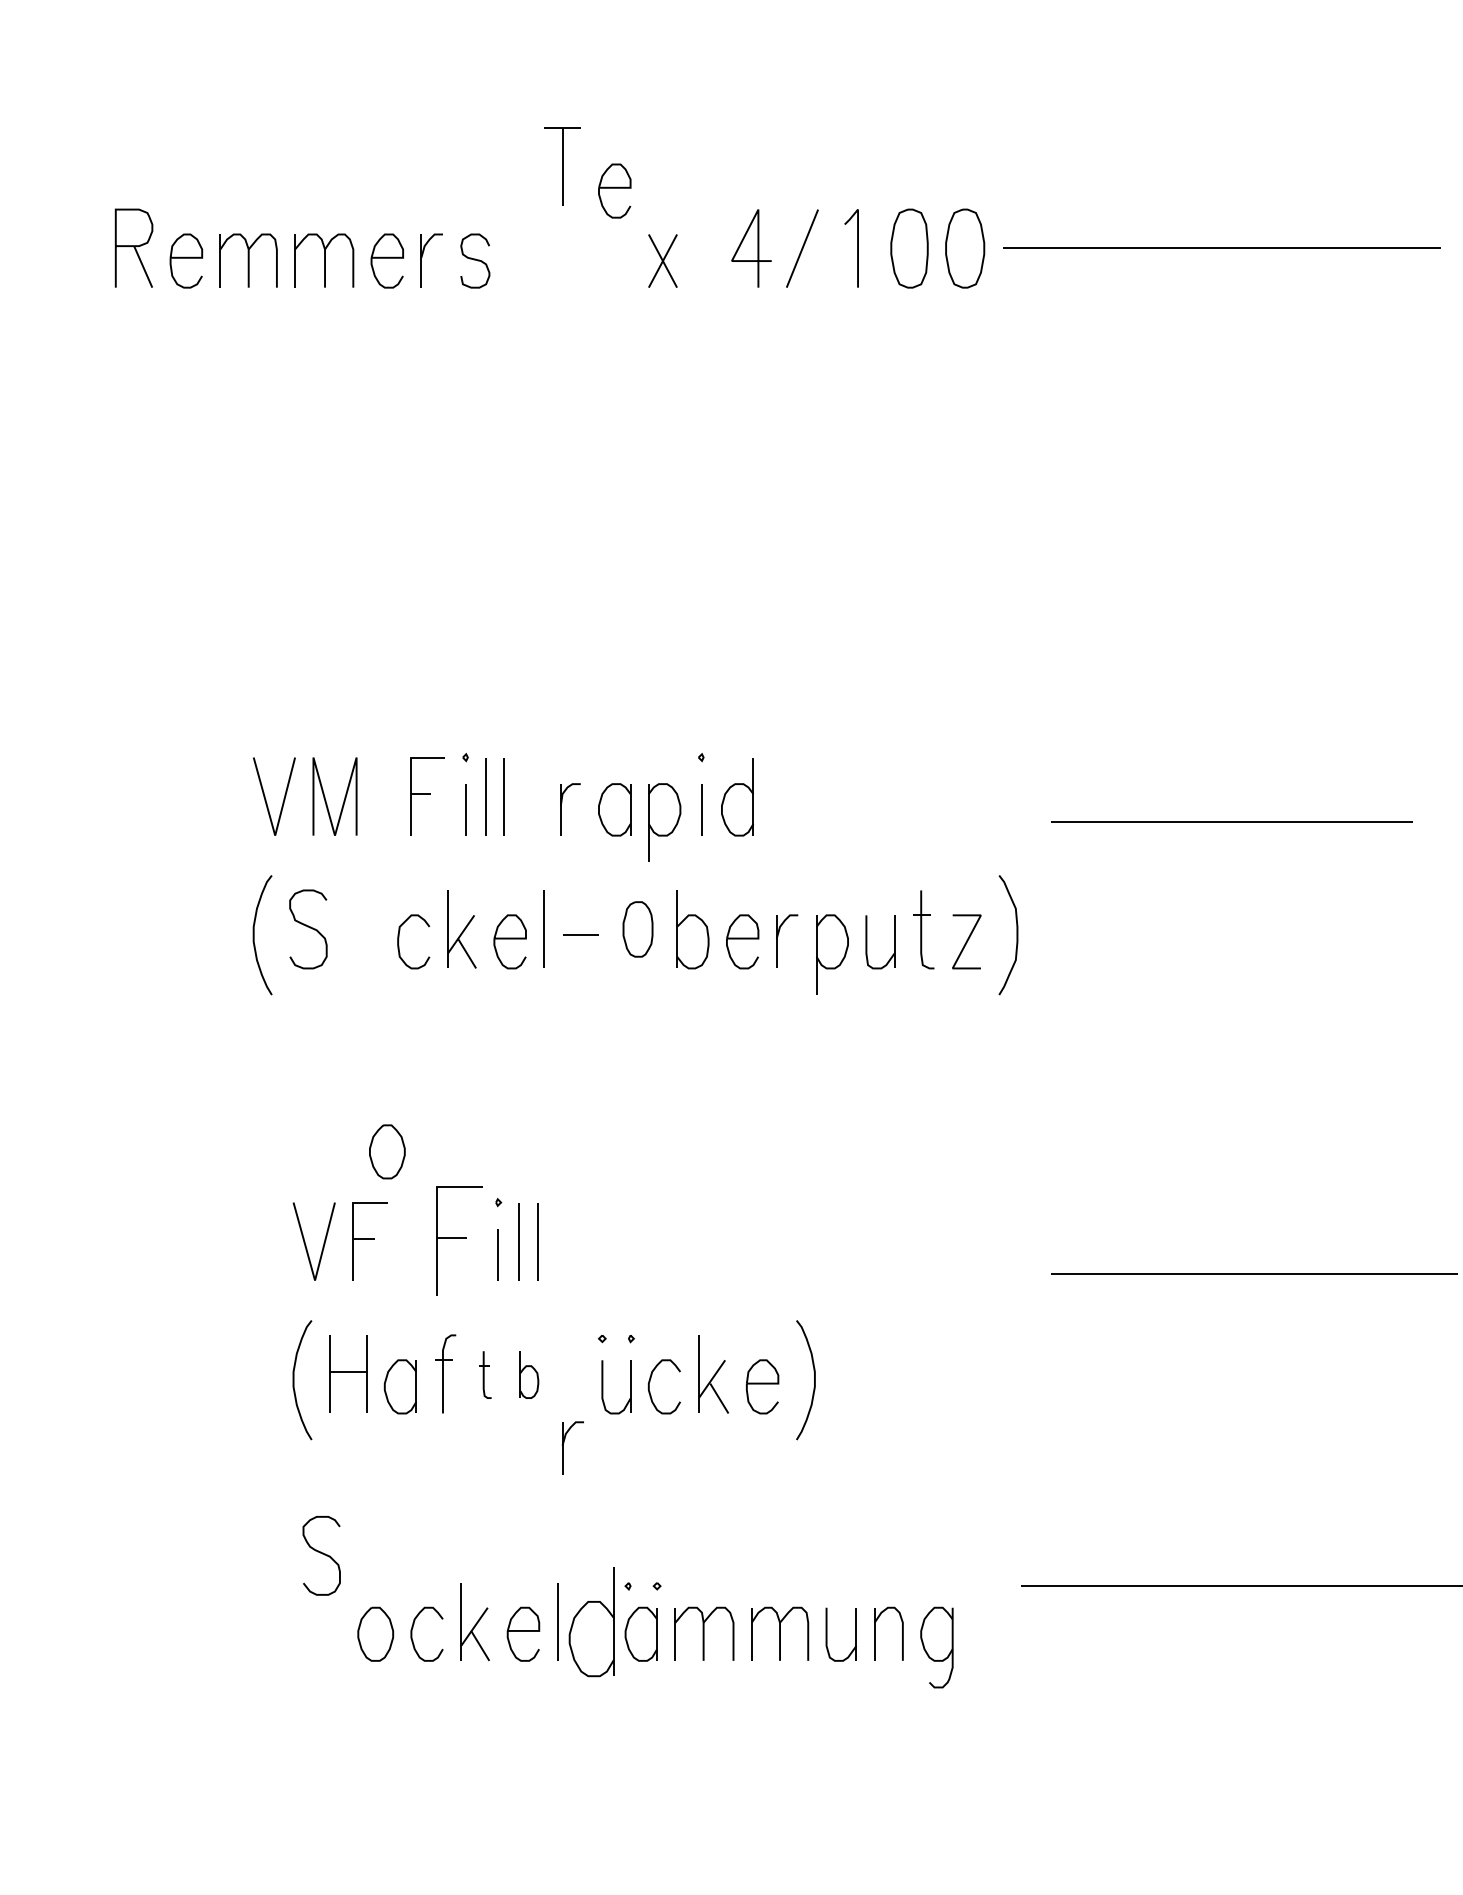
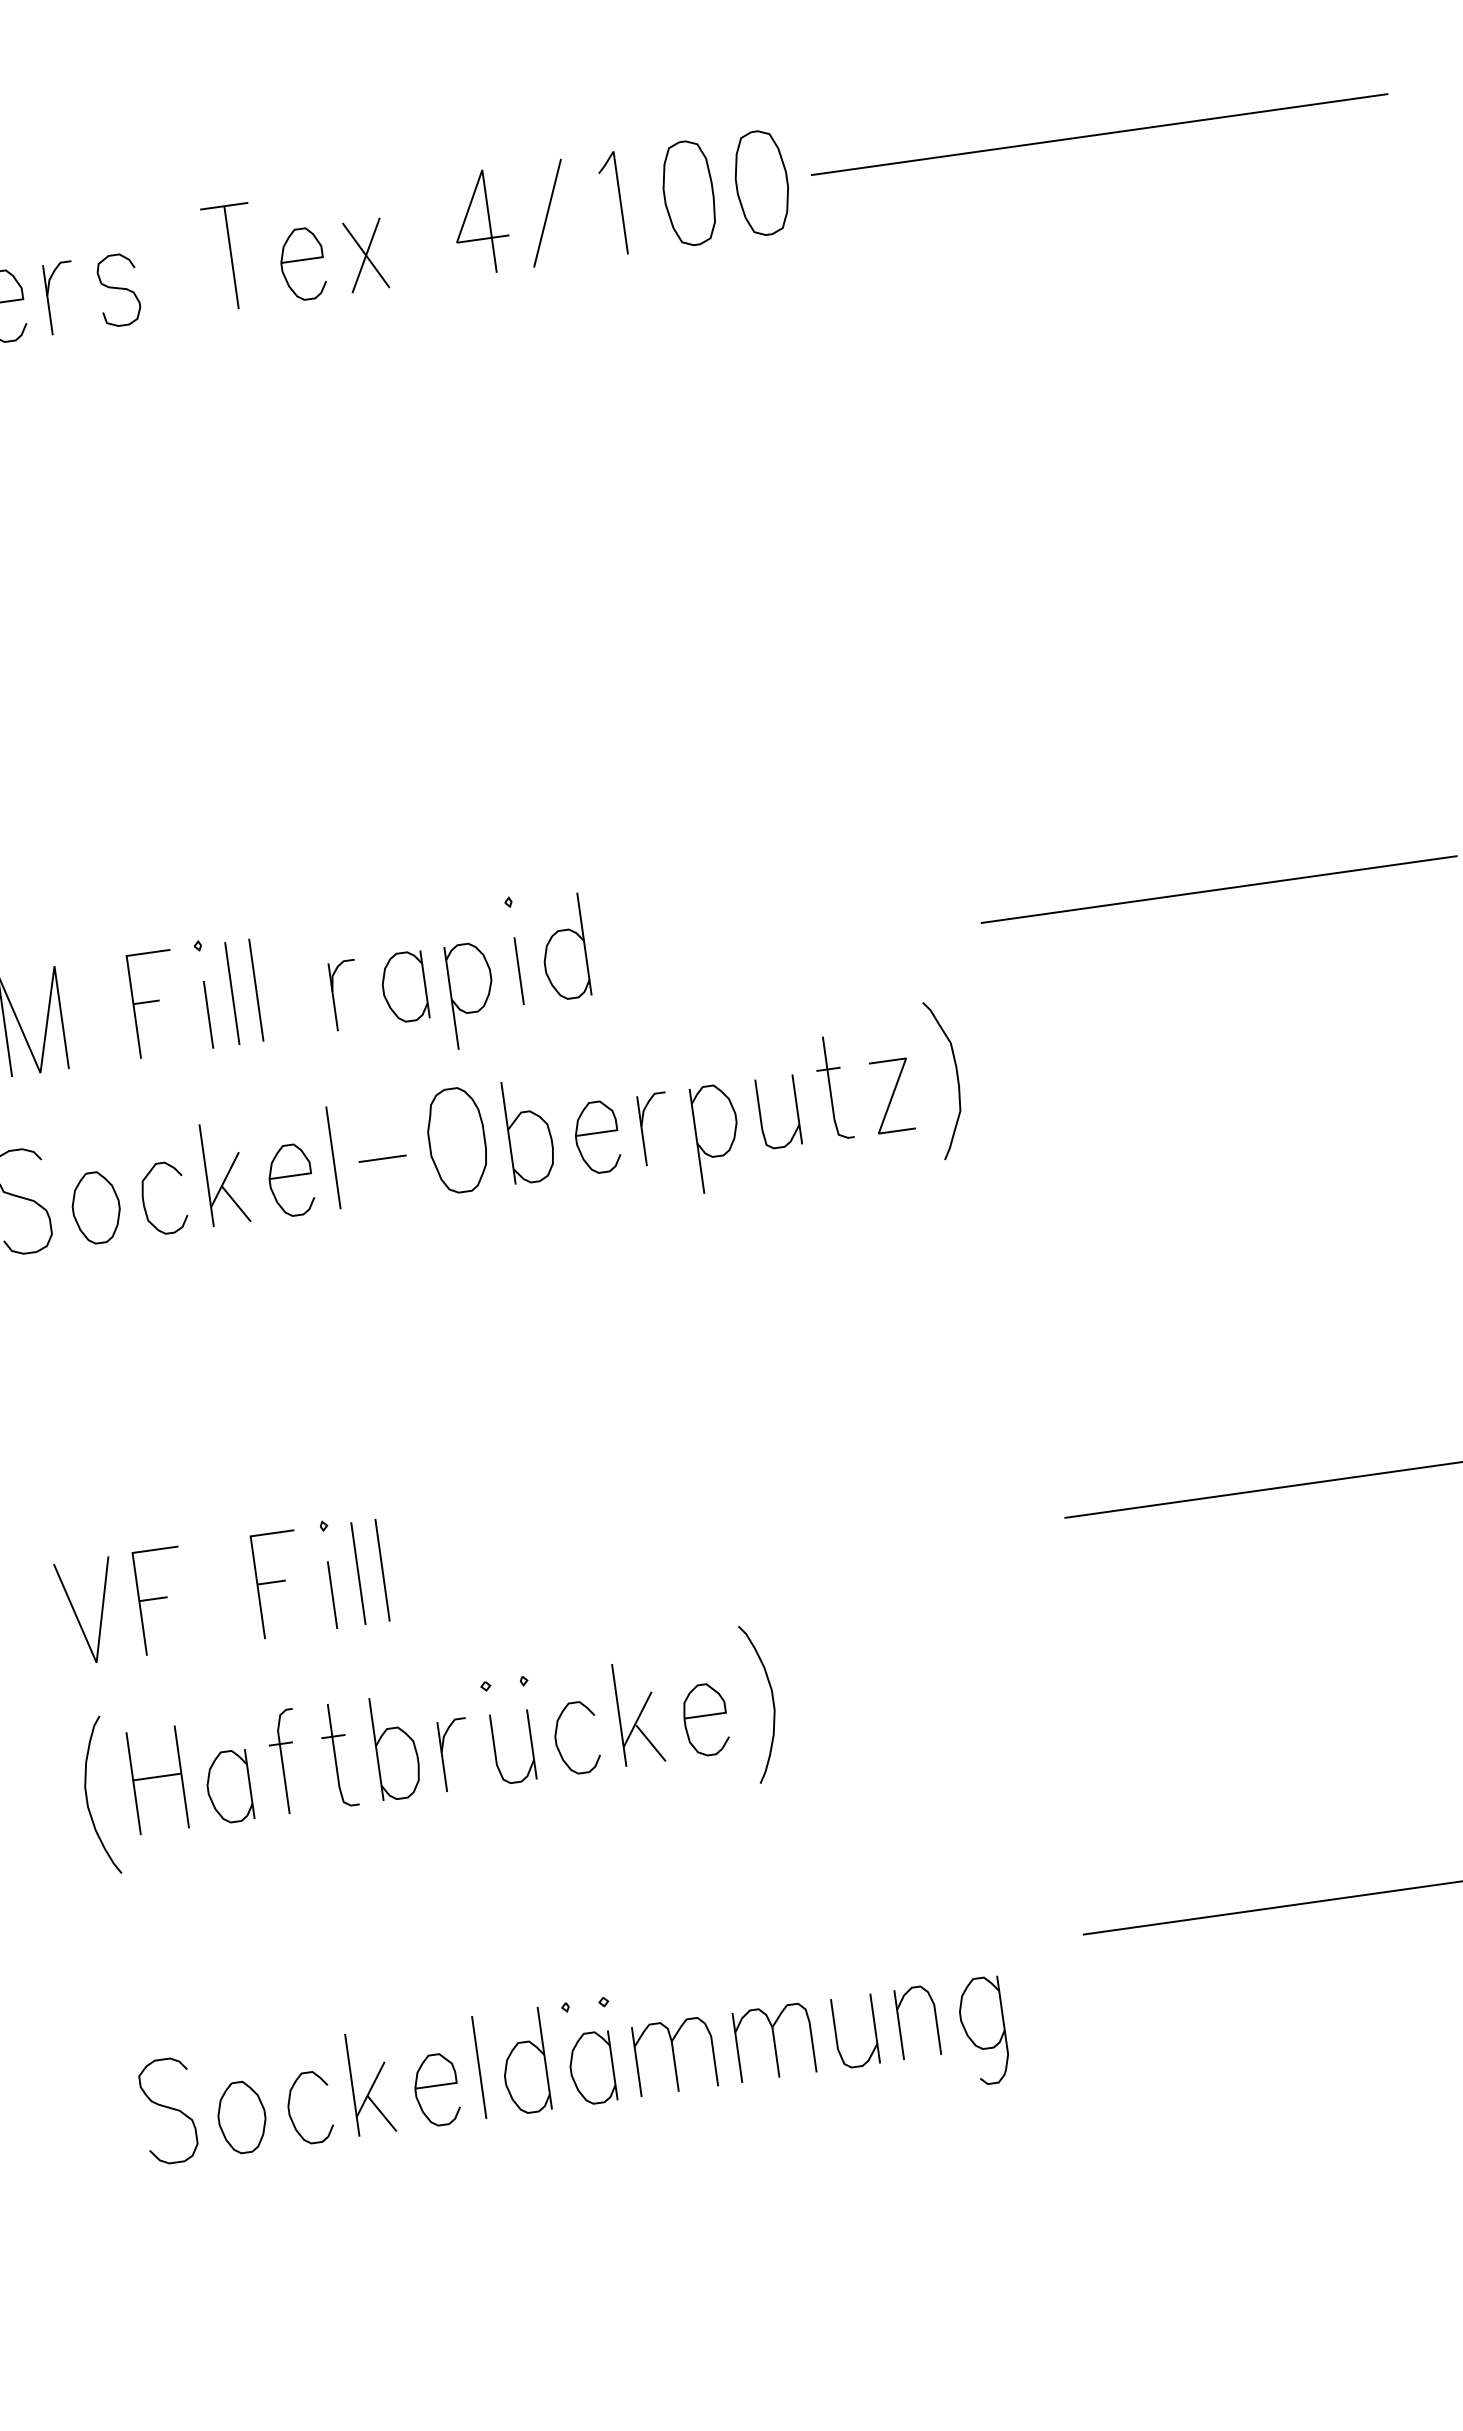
part: (562, 166) -> (231, 257), moved
part: (614, 190) -> (302, 263), moved
part: (637, 929) -> (456, 1140), size x1.43
part: (387, 1151) -> (96, 1207), moved
part: (458, 1241) -> (278, 1584), size x0.71
part: (484, 1374) -> (337, 1755), size x1.67
part: (529, 1374) -> (396, 1746), size x1.67
part: (564, 1443) -> (443, 1749), moved
curve: (322, 1554) -> (169, 2109), moved
part: (590, 1622) -> (522, 2062), size x0.71

